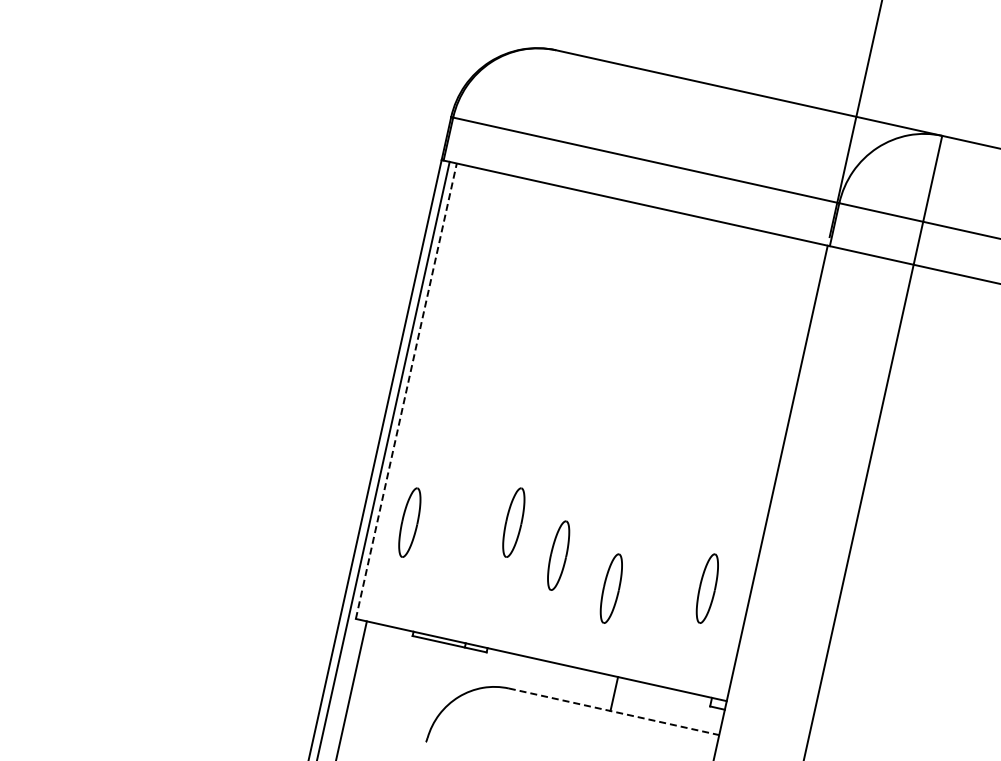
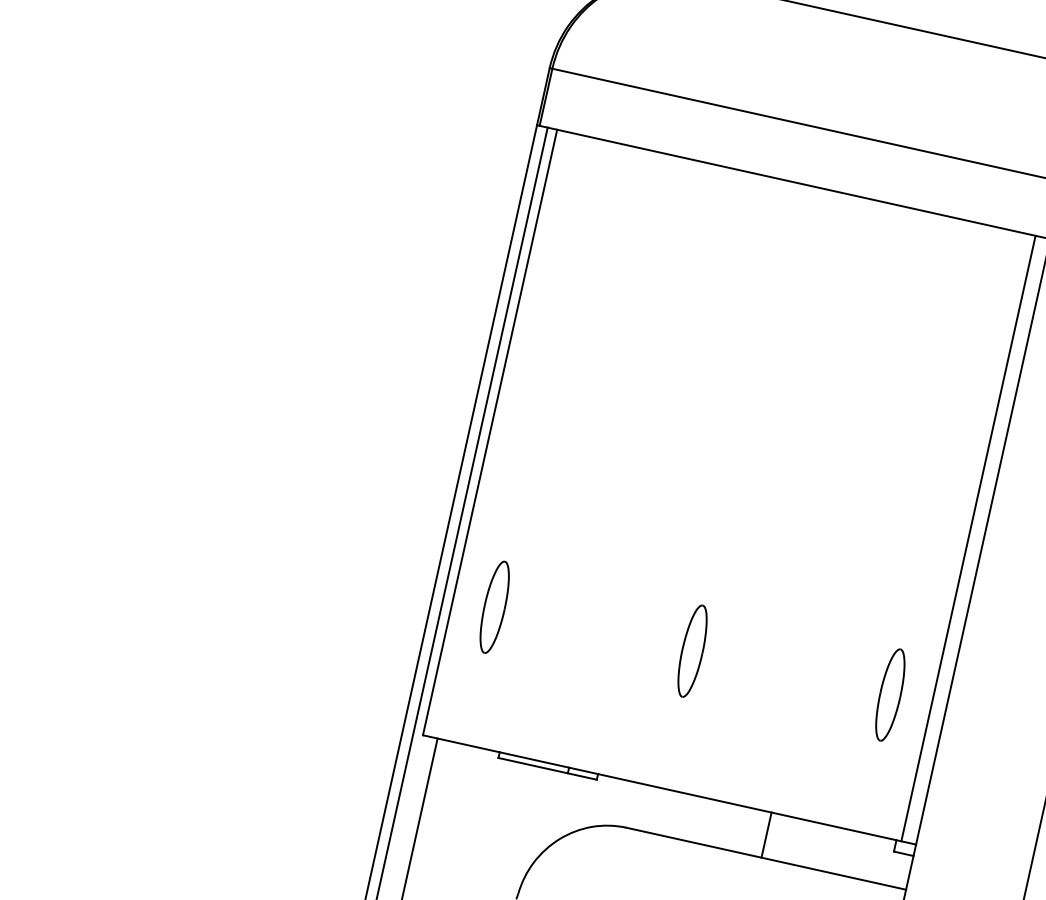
line: (406, 390) -> (490, 431), dashed -> solid
line: (765, 470) -> (967, 537), added
part: (513, 522) -> (632, 607), removed
part: (610, 588) -> (761, 694), removed
line: (614, 711) -> (766, 858), dashed -> solid

